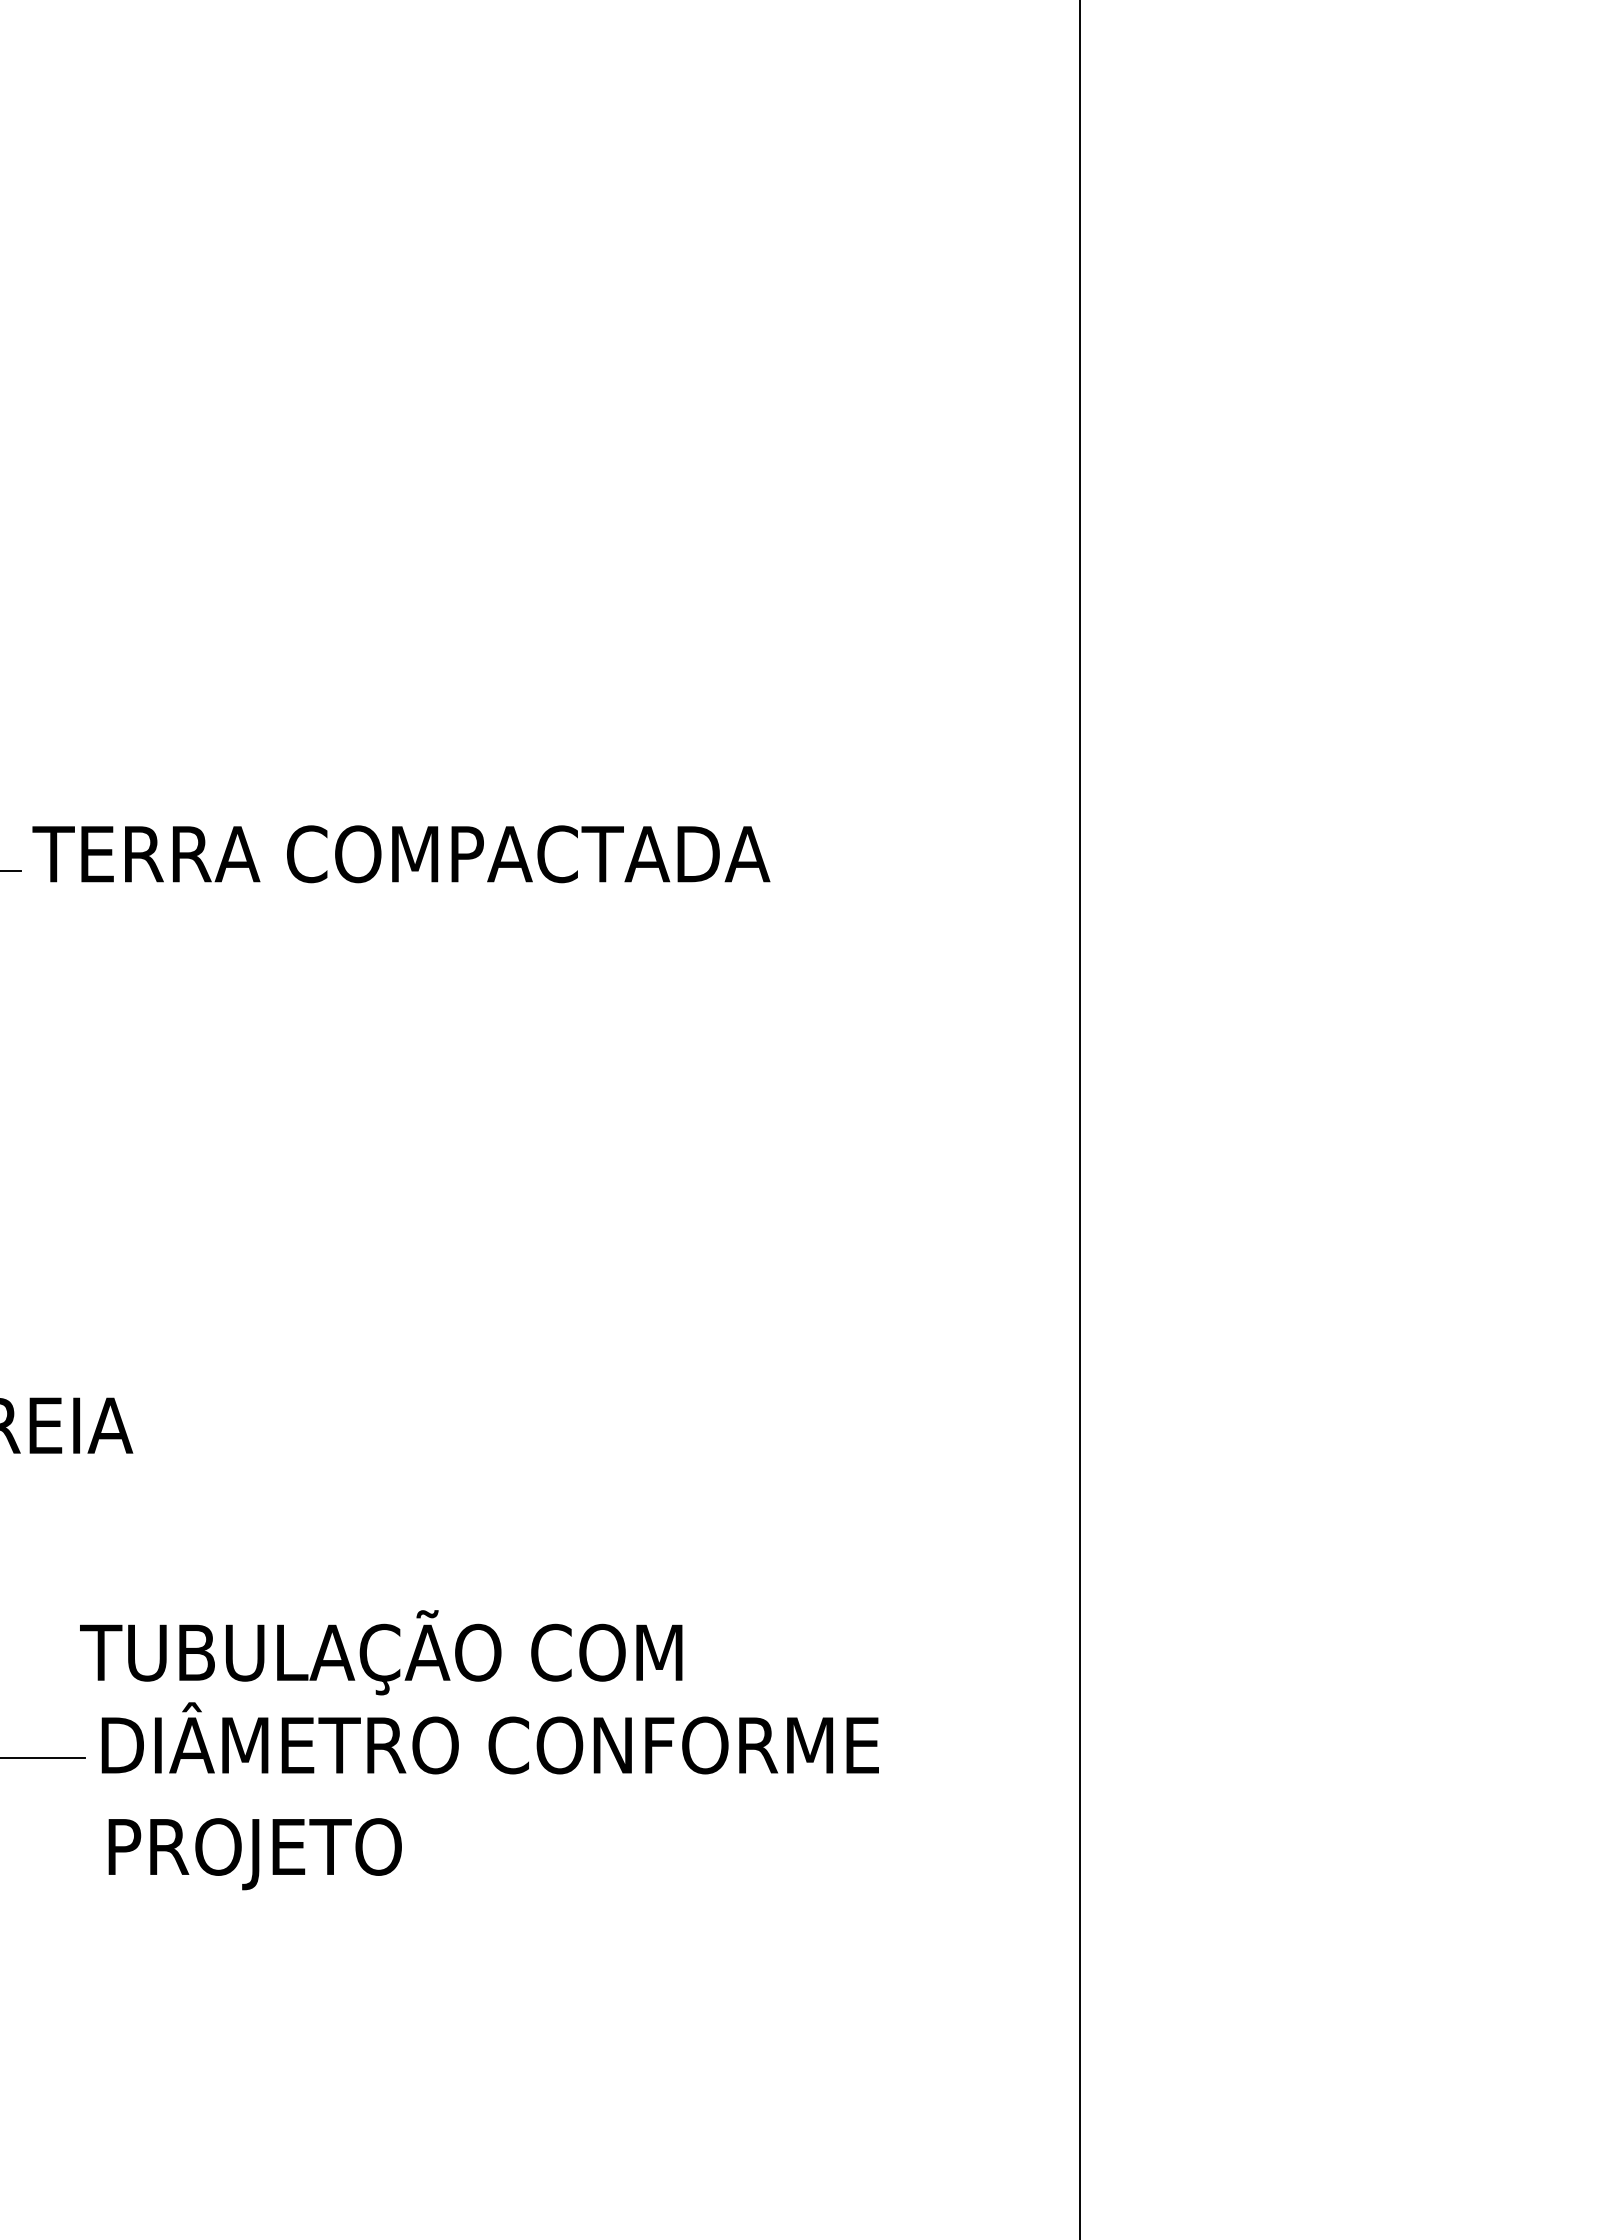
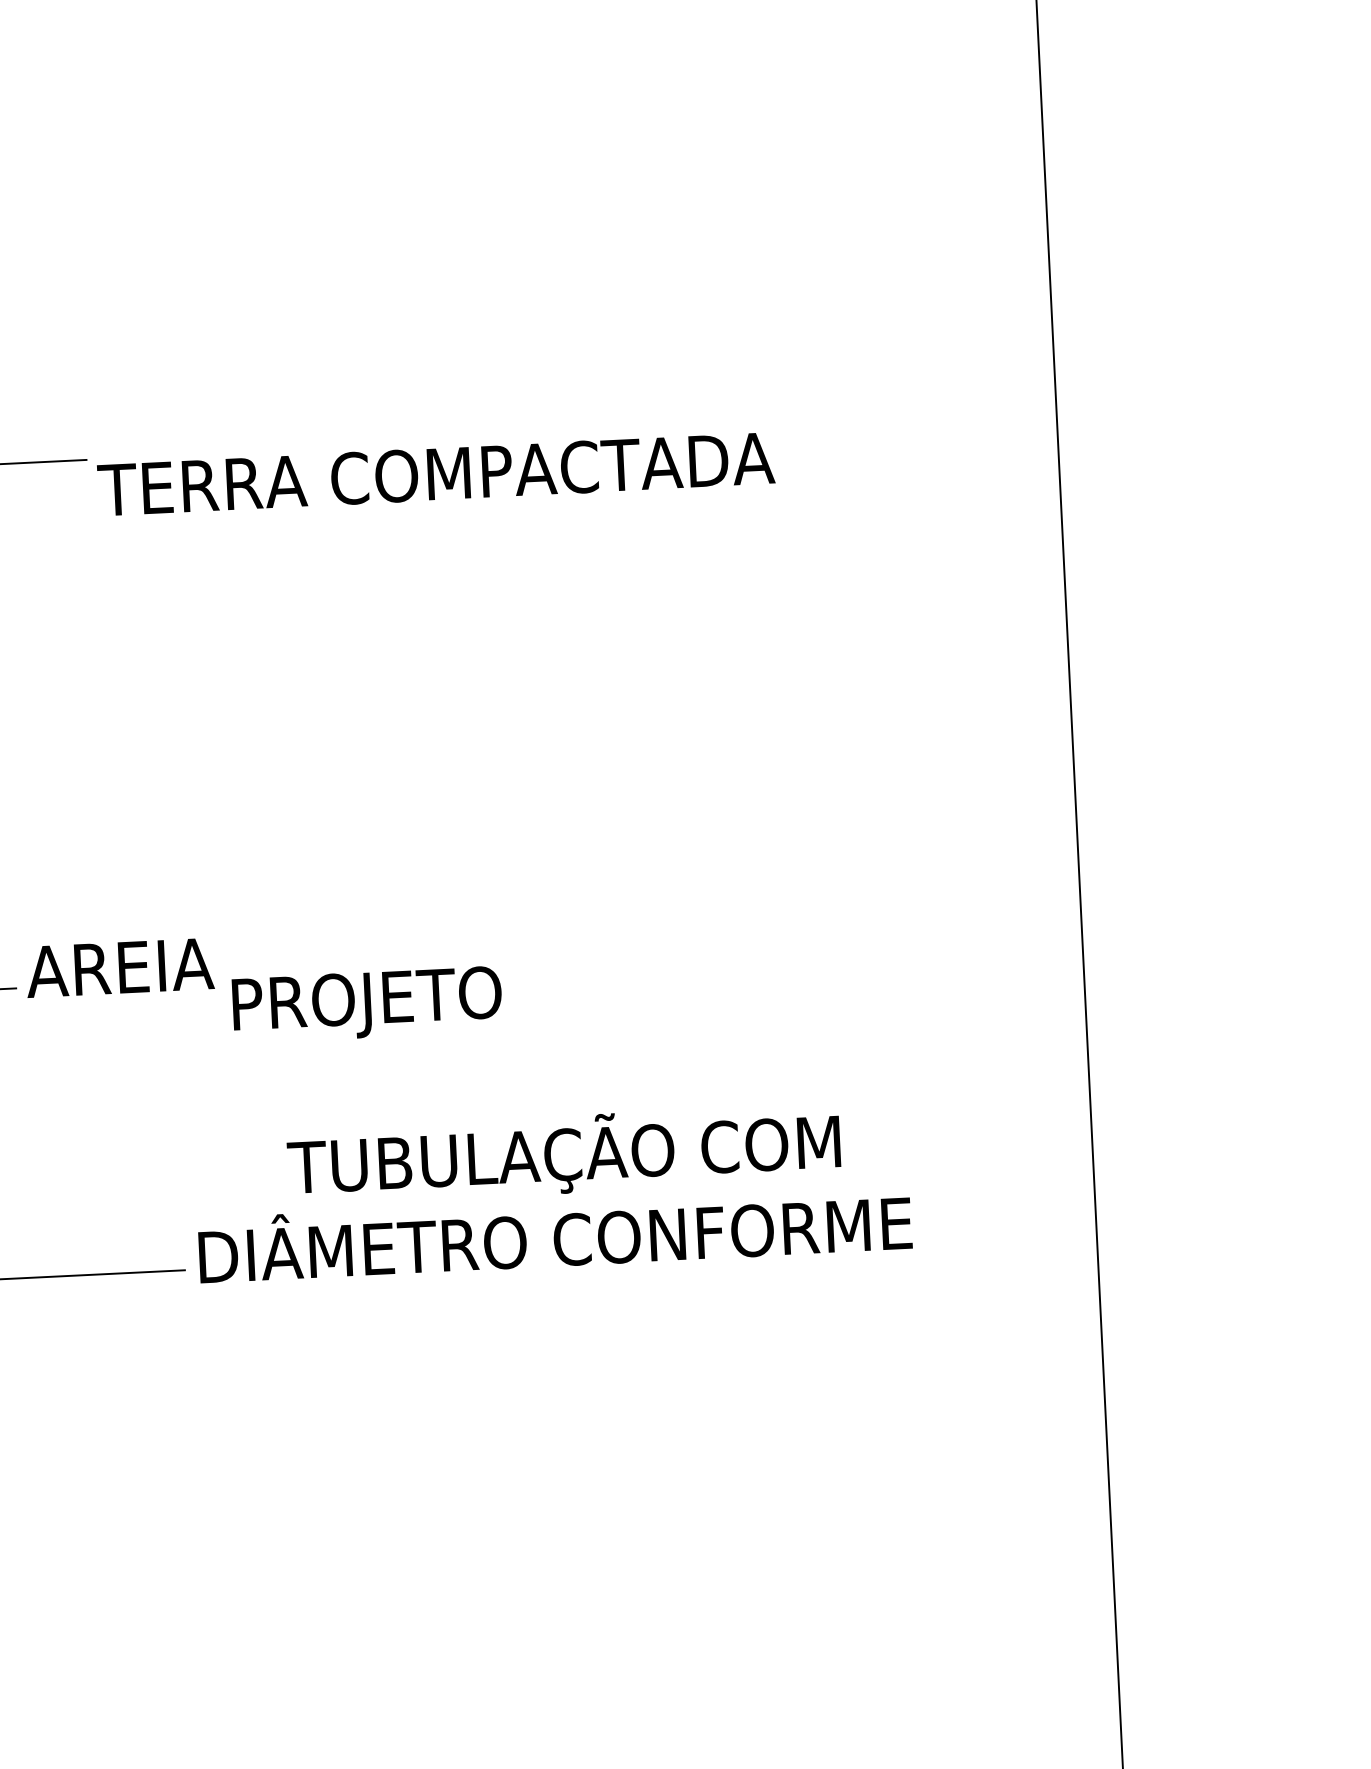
text: (401, 854) -> (436, 474), moved
text: (381, 1652) -> (564, 1154), moved
text: (254, 1854) -> (366, 1005), moved

